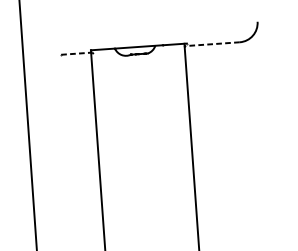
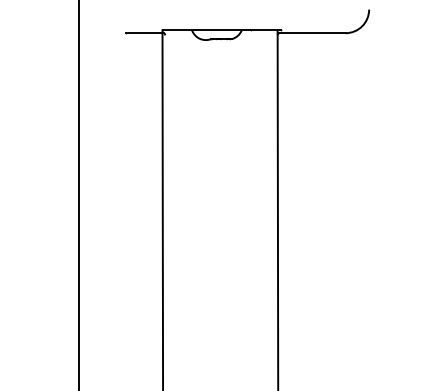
line: (212, 44) -> (311, 33), dashed -> solid
line: (77, 53) -> (145, 33), dashed -> solid

